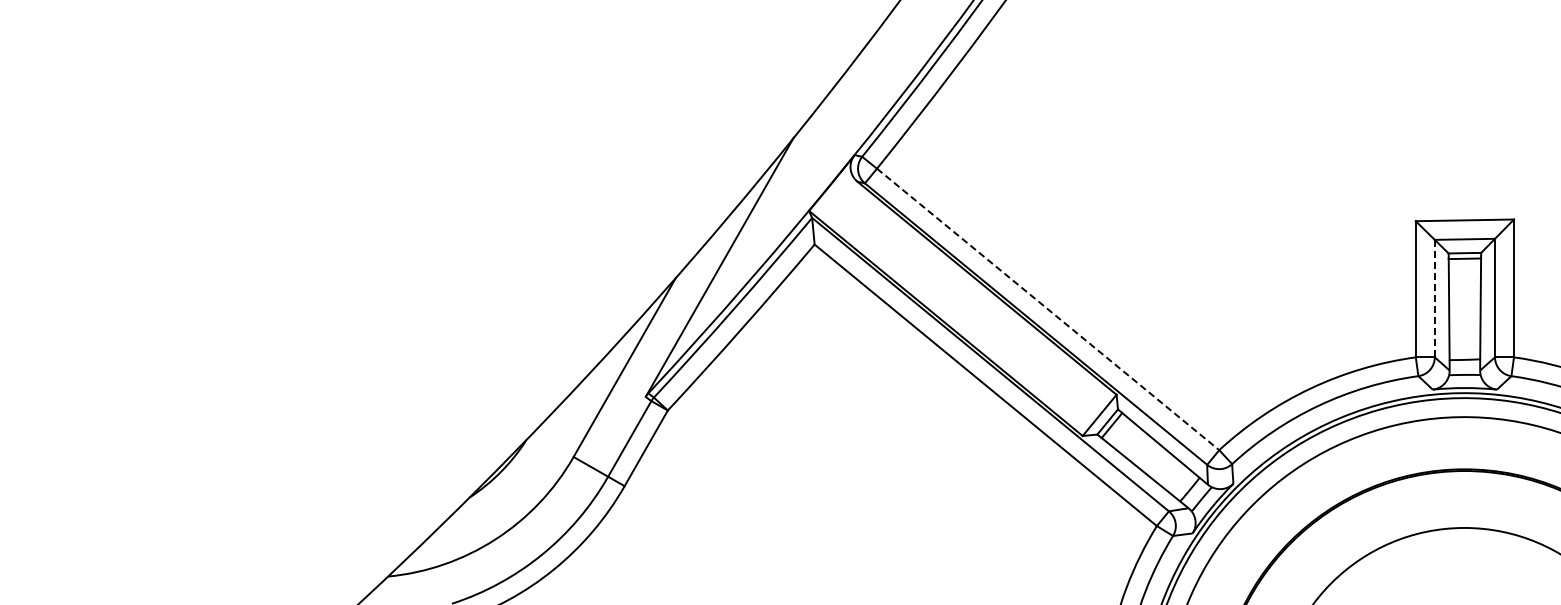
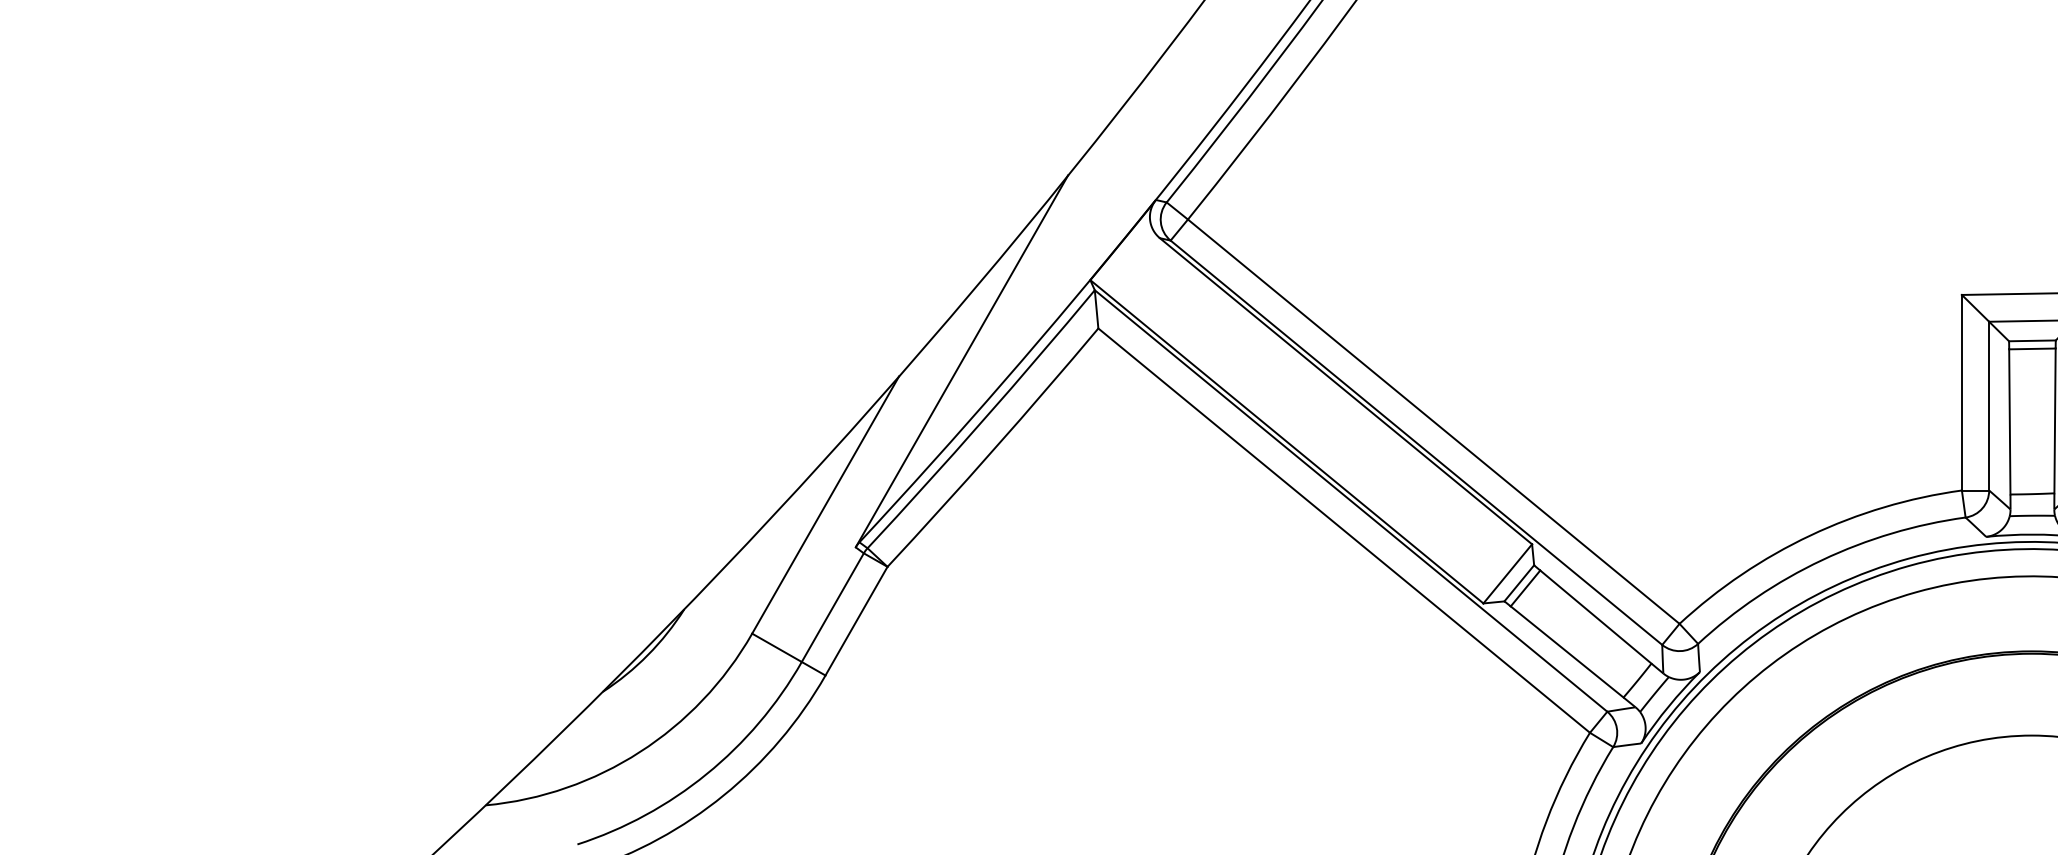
line: (1434, 298) -> (1988, 405), dashed -> solid
line: (1048, 309) -> (1434, 421), dashed -> solid

